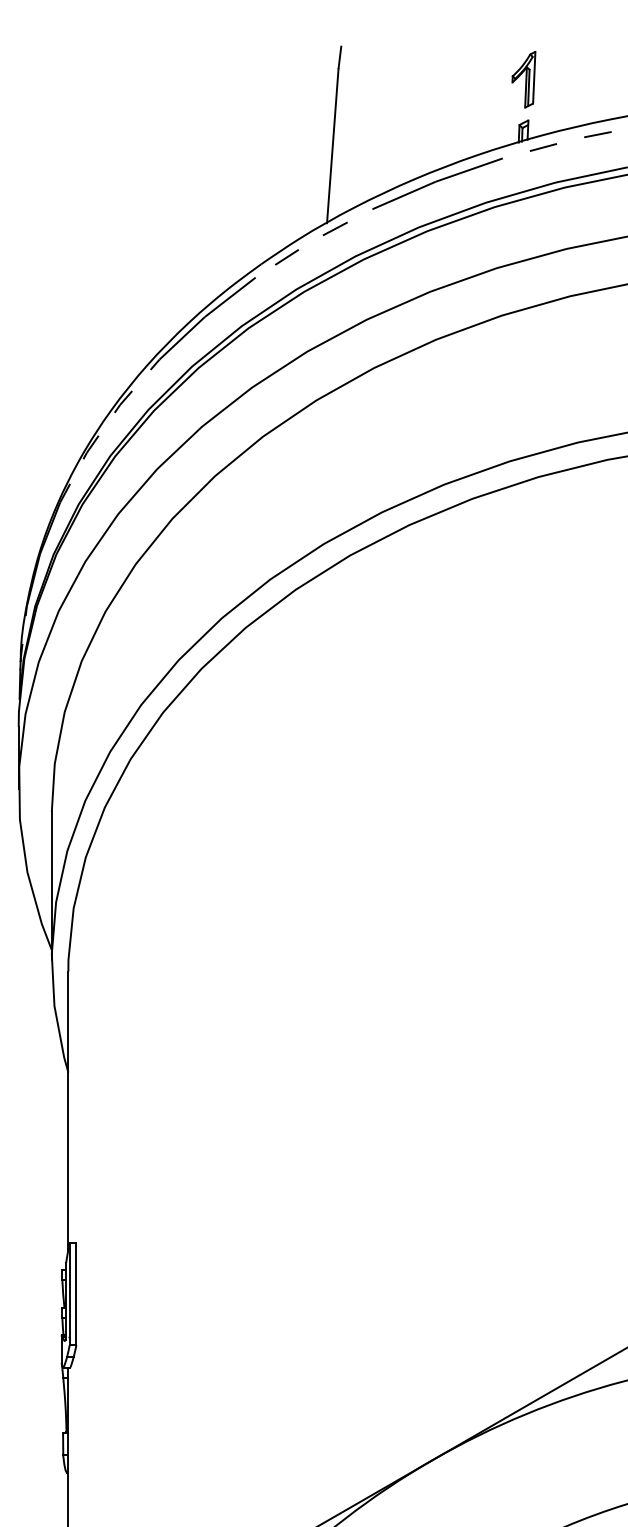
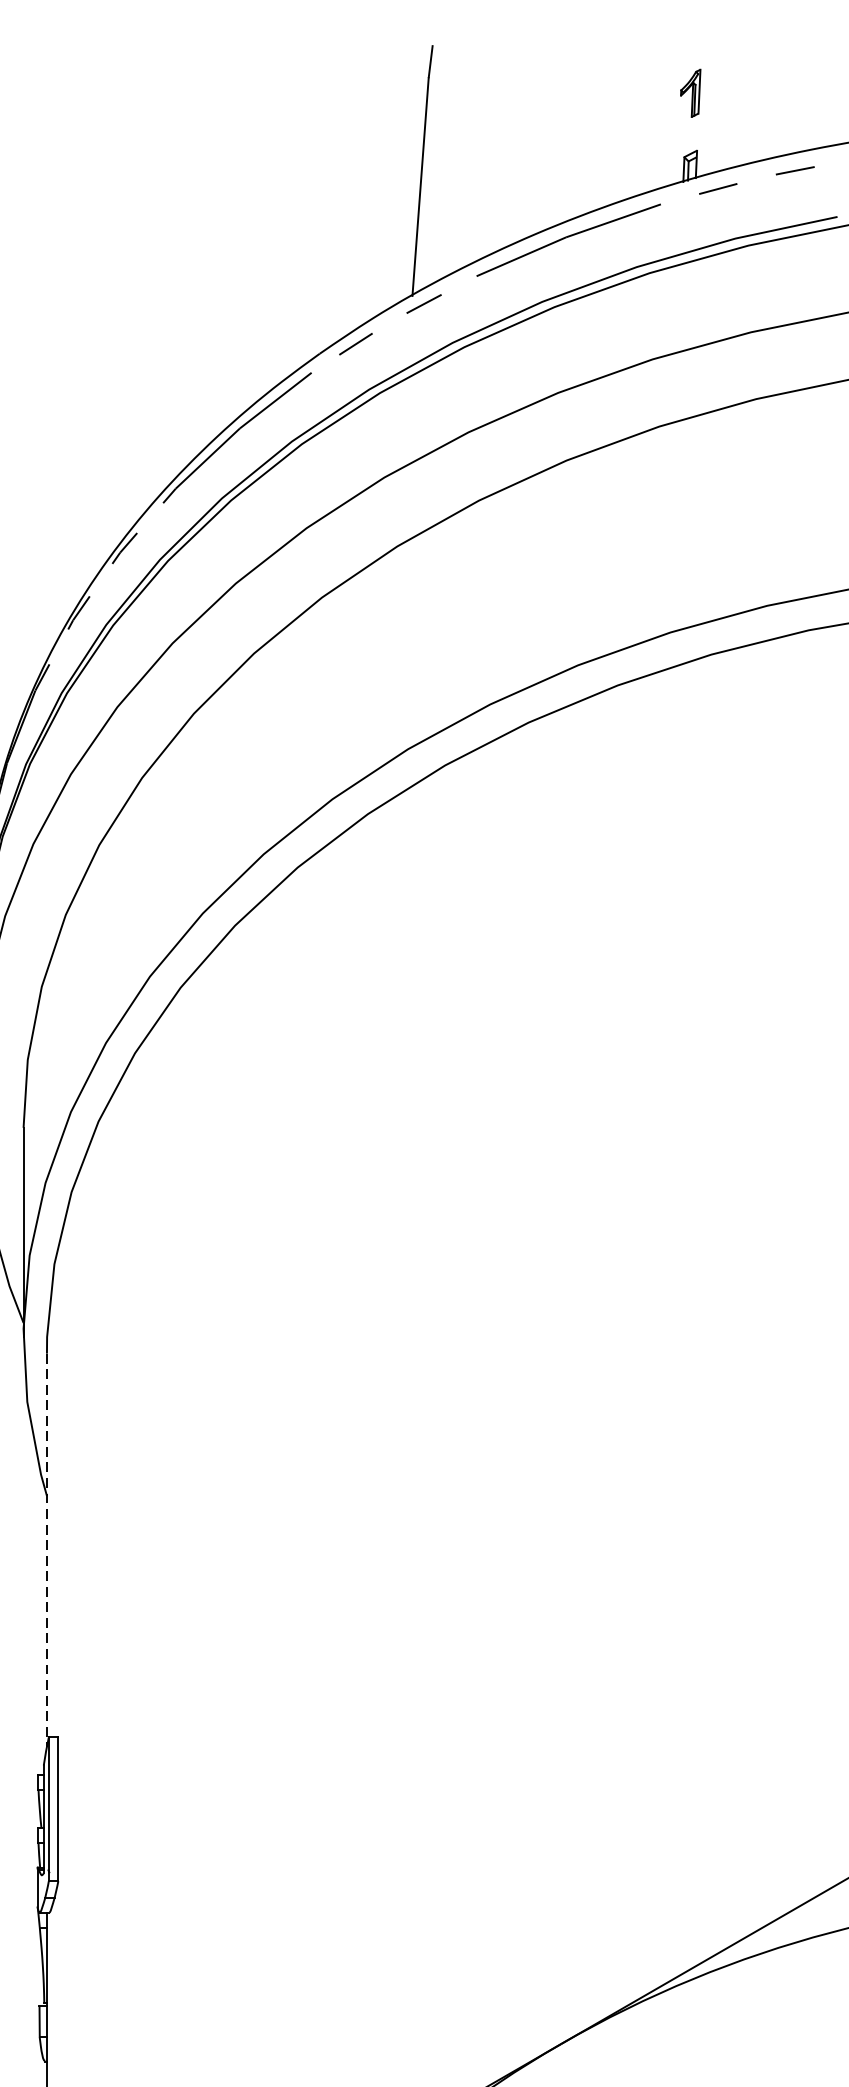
part: (523, 79) -> (690, 92), size x0.6
line: (68, 1111) -> (47, 1551), solid -> dashed

